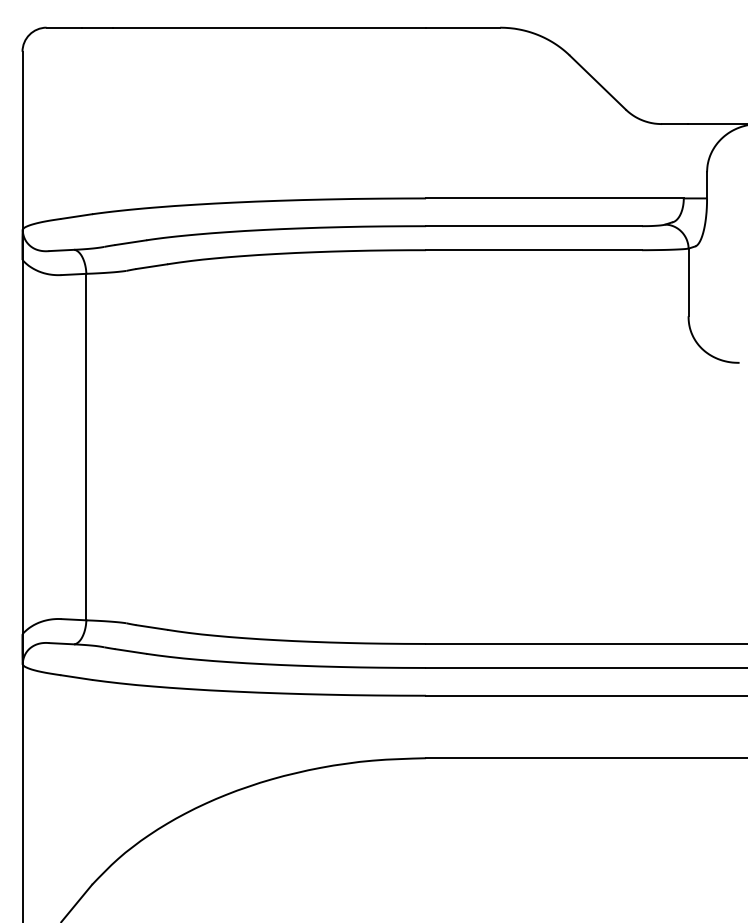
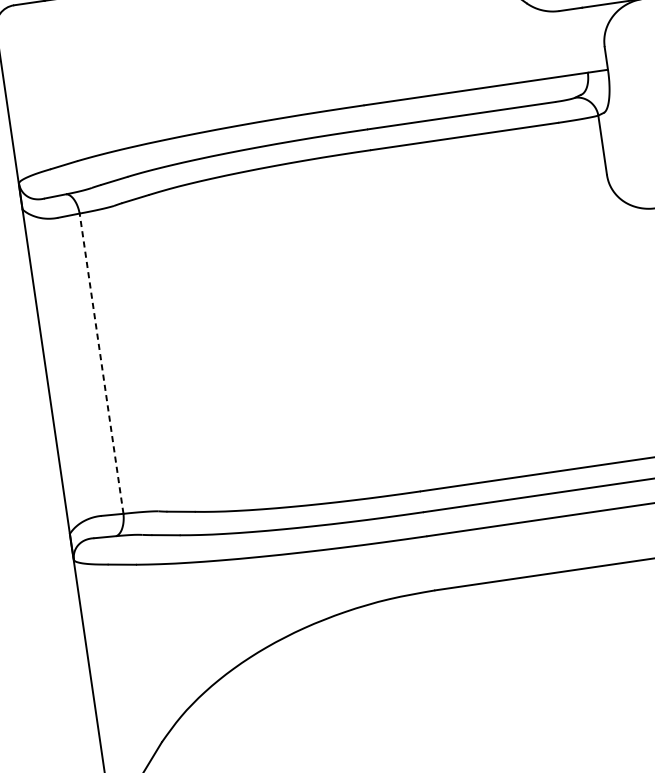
line: (86, 446) -> (101, 363), solid -> dashed

